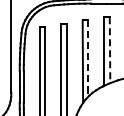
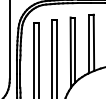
line: (110, 50) -> (94, 43), dashed -> solid
line: (88, 59) -> (75, 50), dashed -> solid

